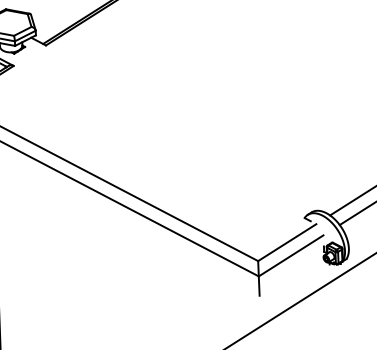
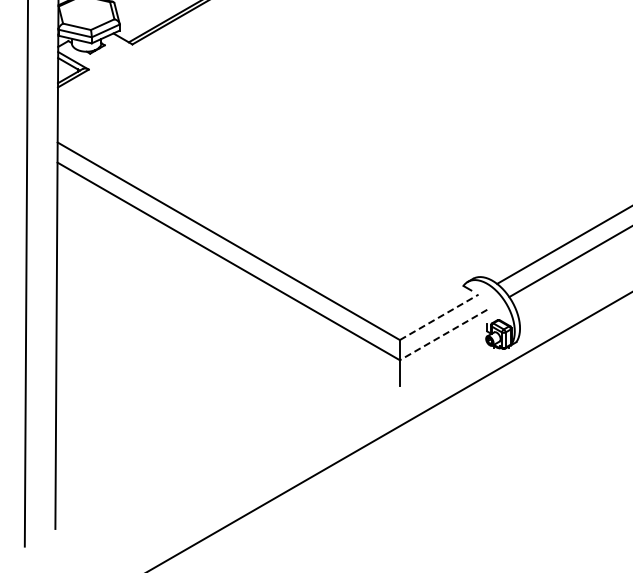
line: (287, 242) -> (439, 317), solid -> dashed
line: (291, 256) -> (443, 335), solid -> dashed

